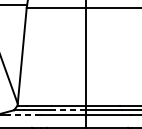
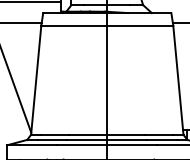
line: (67, 109) -> (86, 139), dashed -> solid
line: (24, 115) -> (38, 145), dashed -> solid

